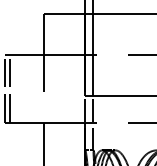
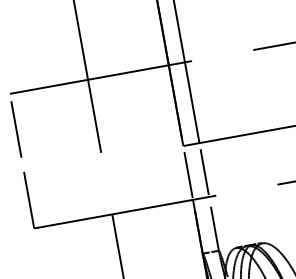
line: (10, 88) -> (33, 158), removed

